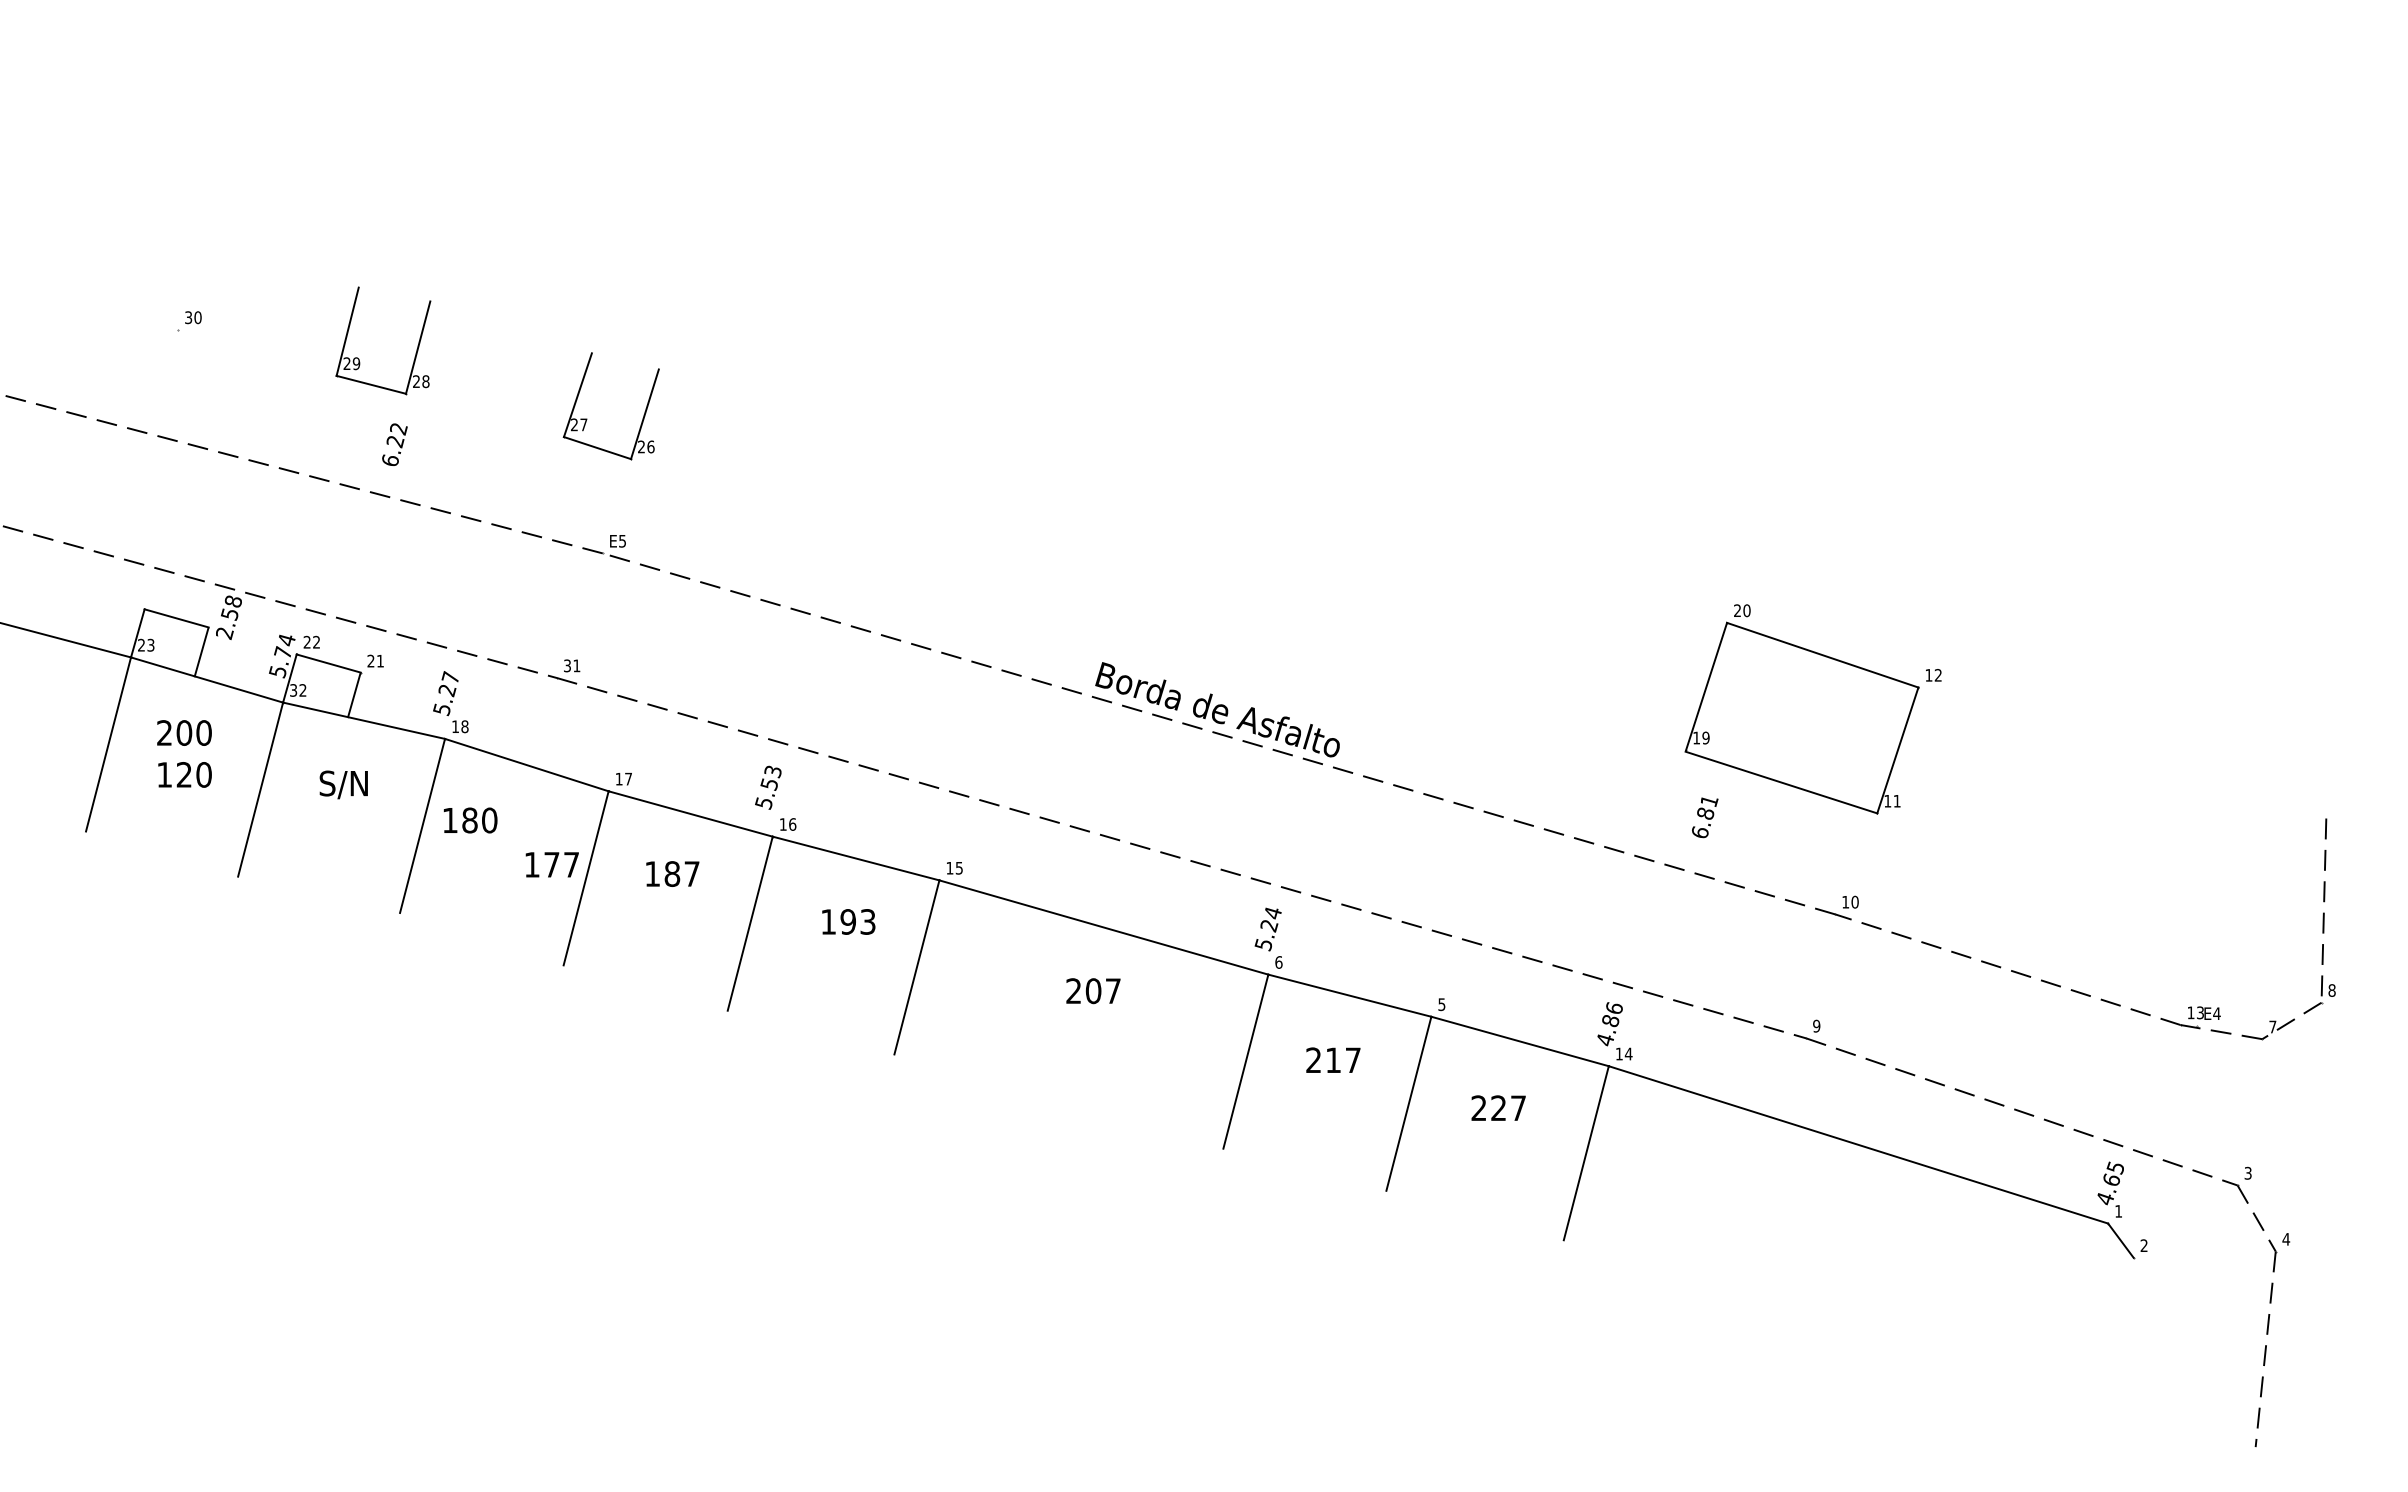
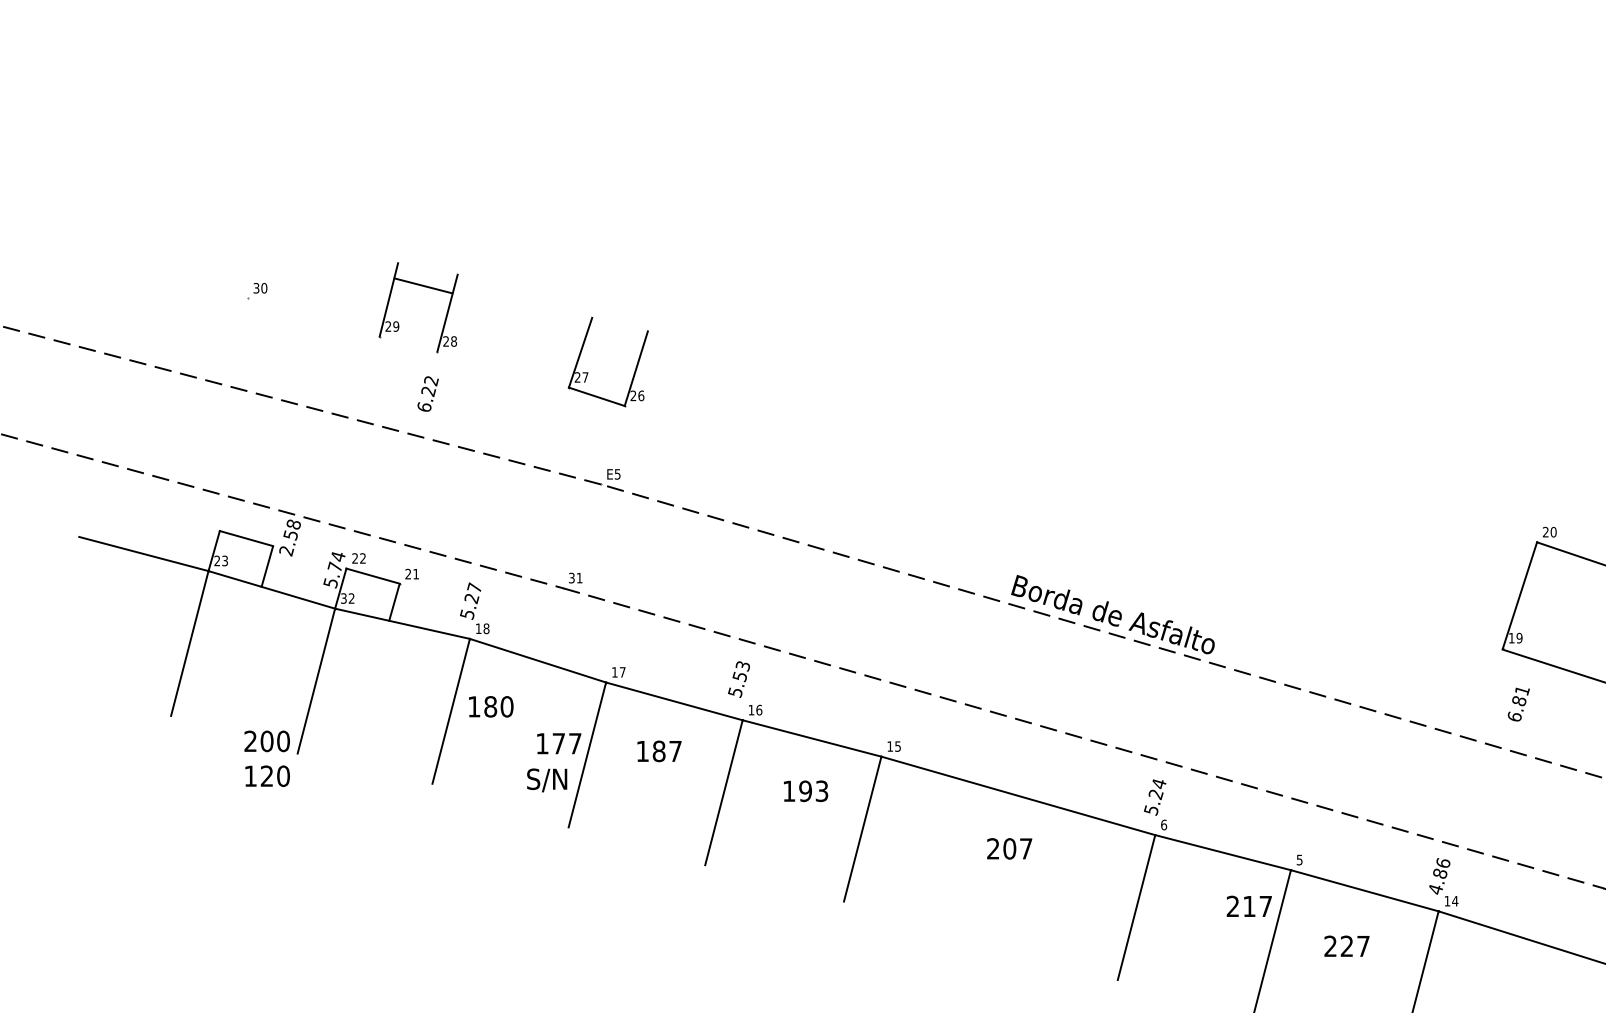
line: (371, 384) -> (423, 285), moved
text: (184, 753) -> (267, 758), moved
text: (343, 784) -> (546, 780), moved
text: (1333, 1059) -> (1249, 905), moved

